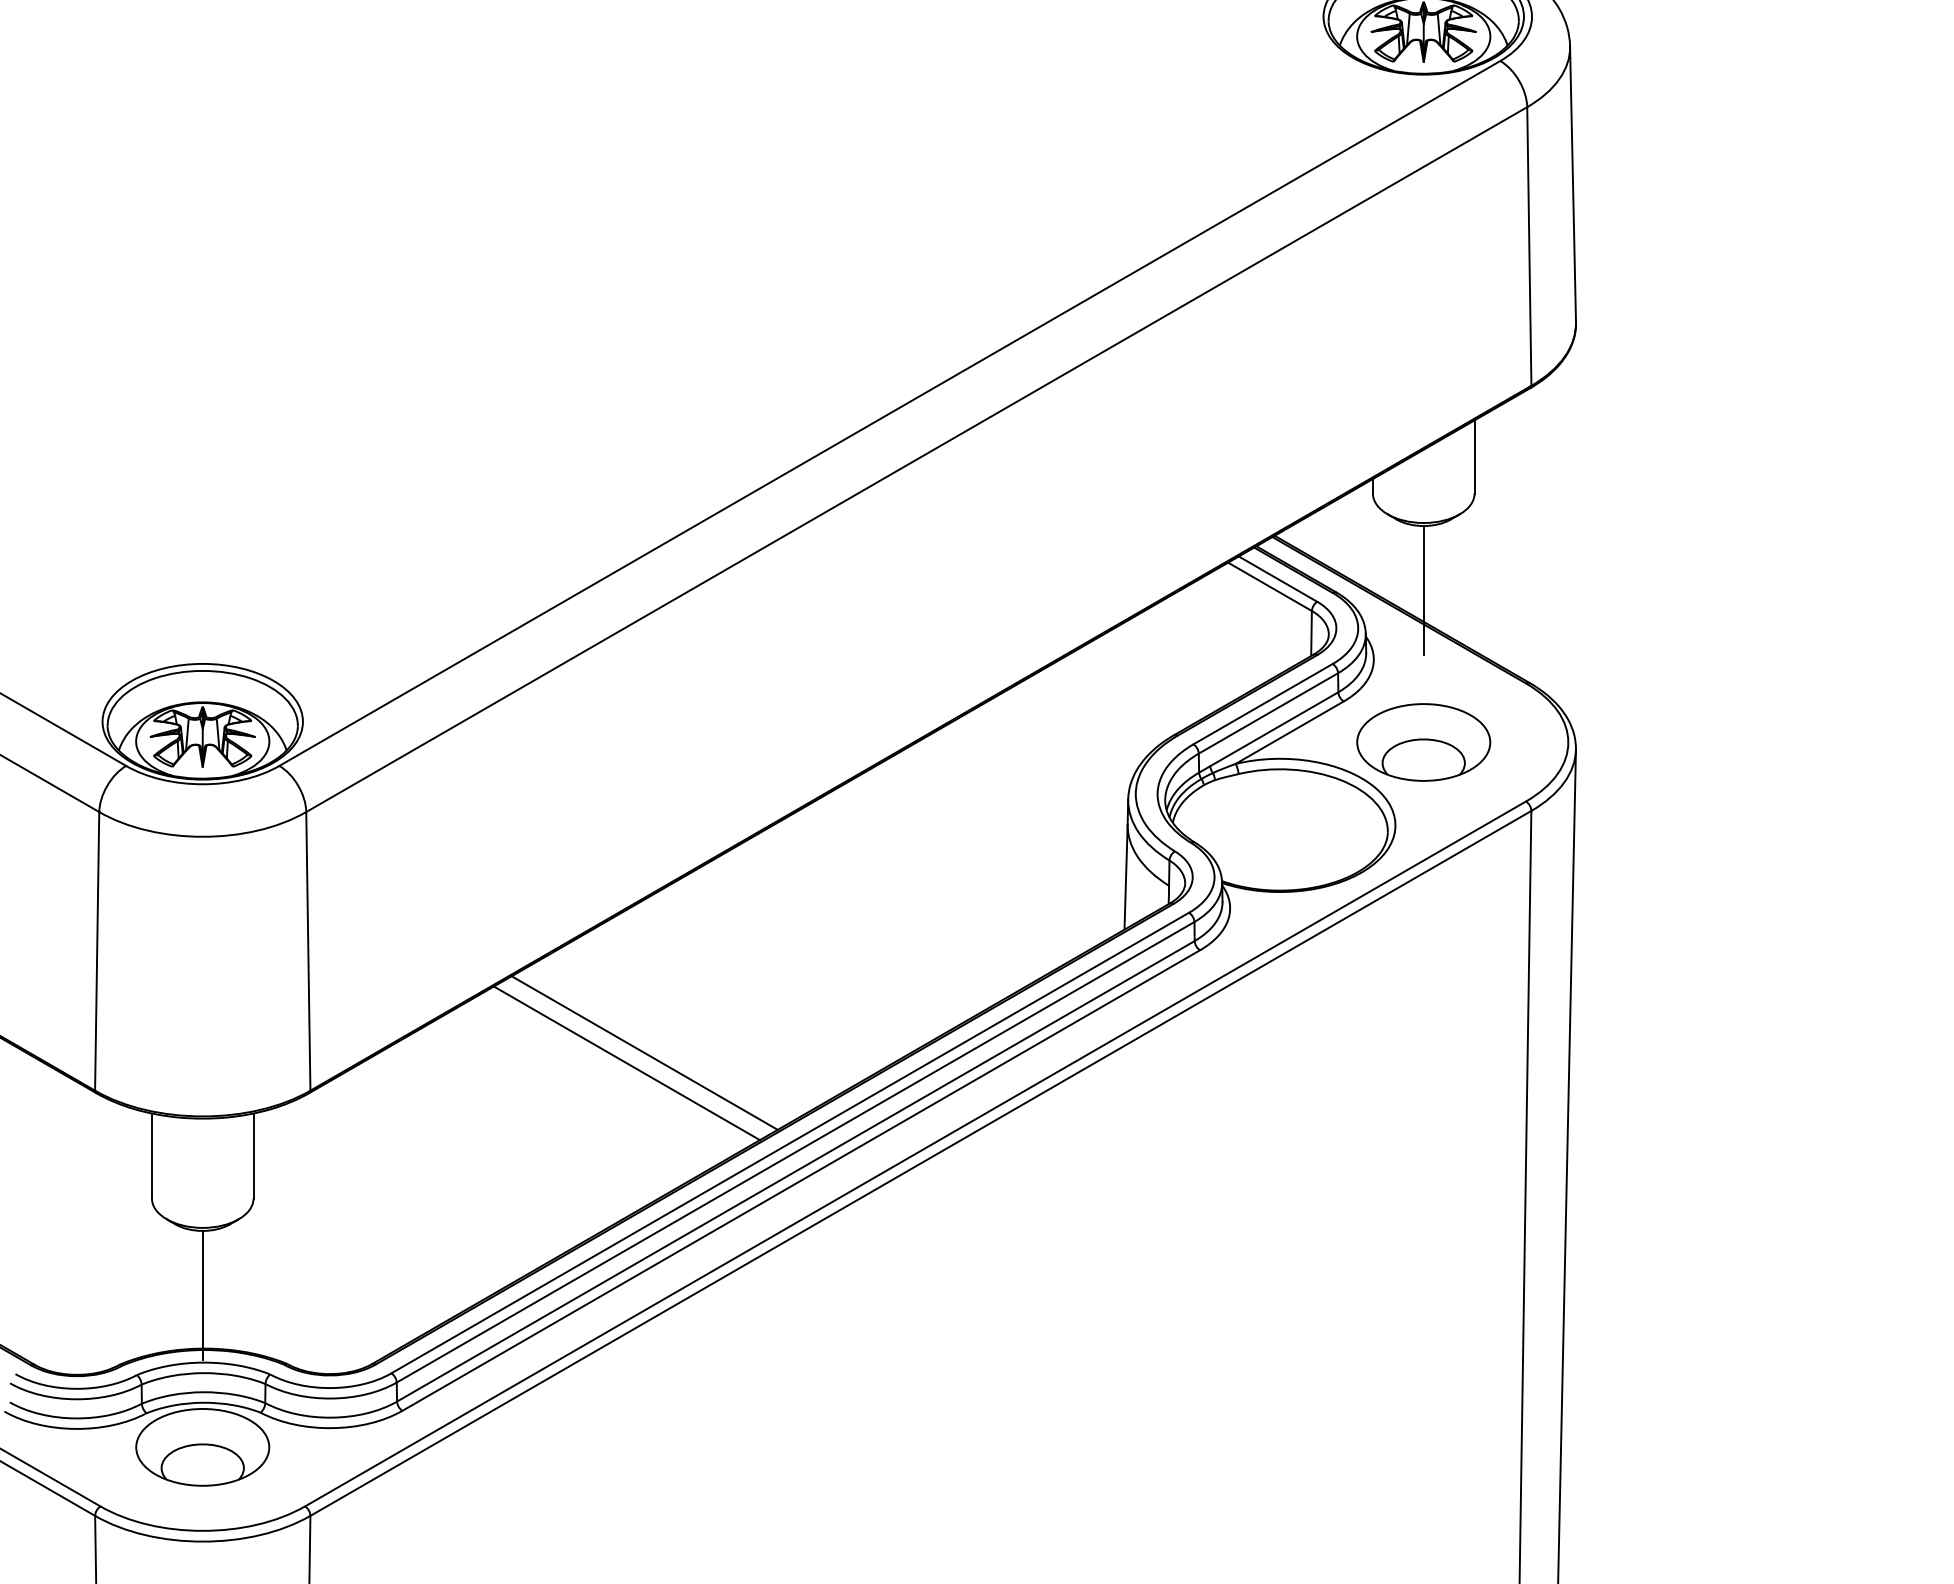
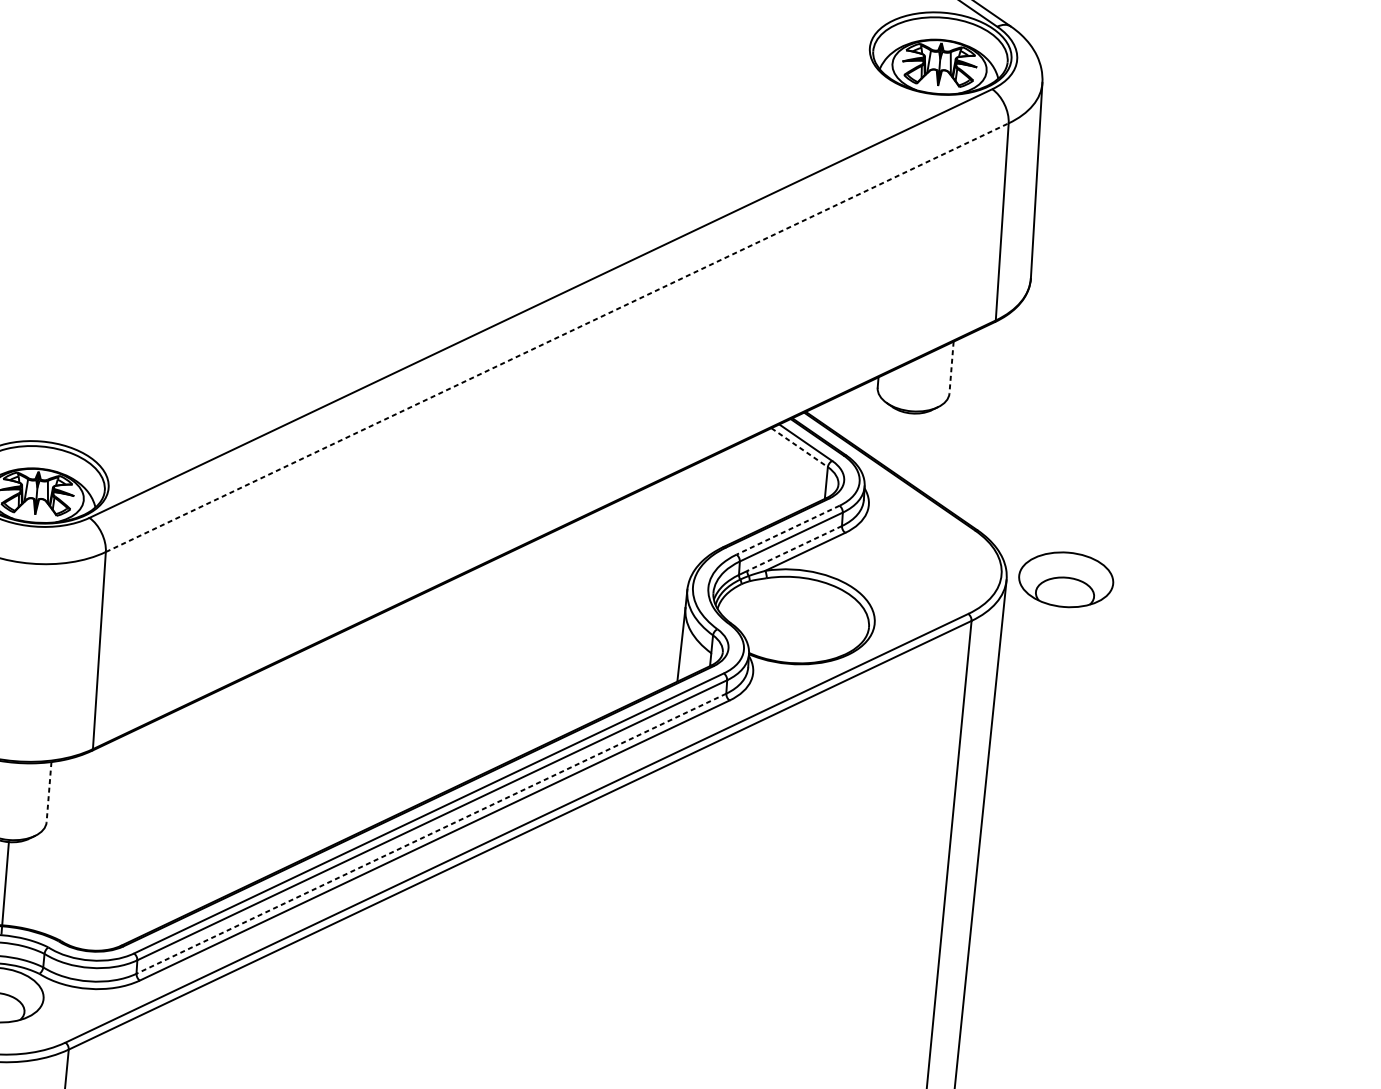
line: (1474, 457) -> (951, 367), solid -> dashed
line: (916, 459) -> (557, 337), solid -> dashed
line: (1270, 587) -> (799, 448), solid -> dashed
line: (1423, 590) -> (907, 459), removed
line: (1262, 704) -> (787, 530), solid -> dashed
line: (1274, 729) -> (794, 548), solid -> dashed
part: (1423, 742) -> (1066, 579), moved
line: (644, 1052) -> (331, 741), removed
line: (626, 1063) -> (317, 747), removed
line: (253, 1156) -> (48, 792), solid -> dashed
line: (795, 1171) -> (431, 833), solid -> dashed

